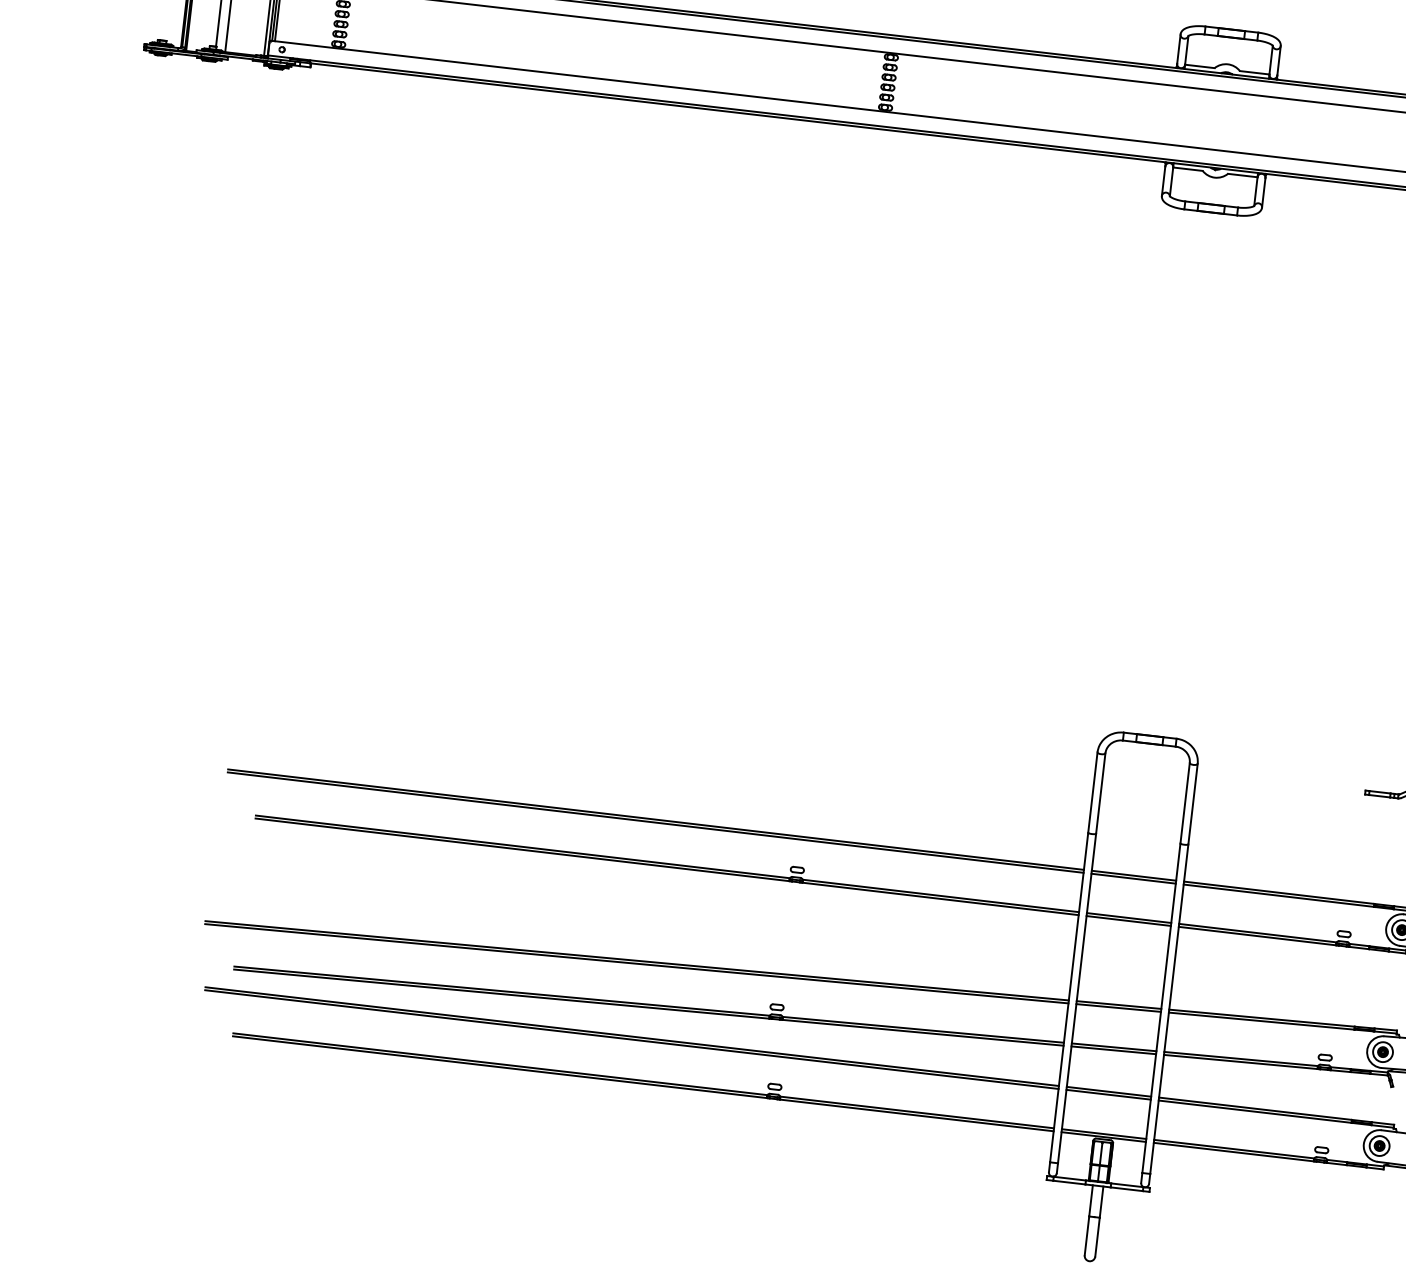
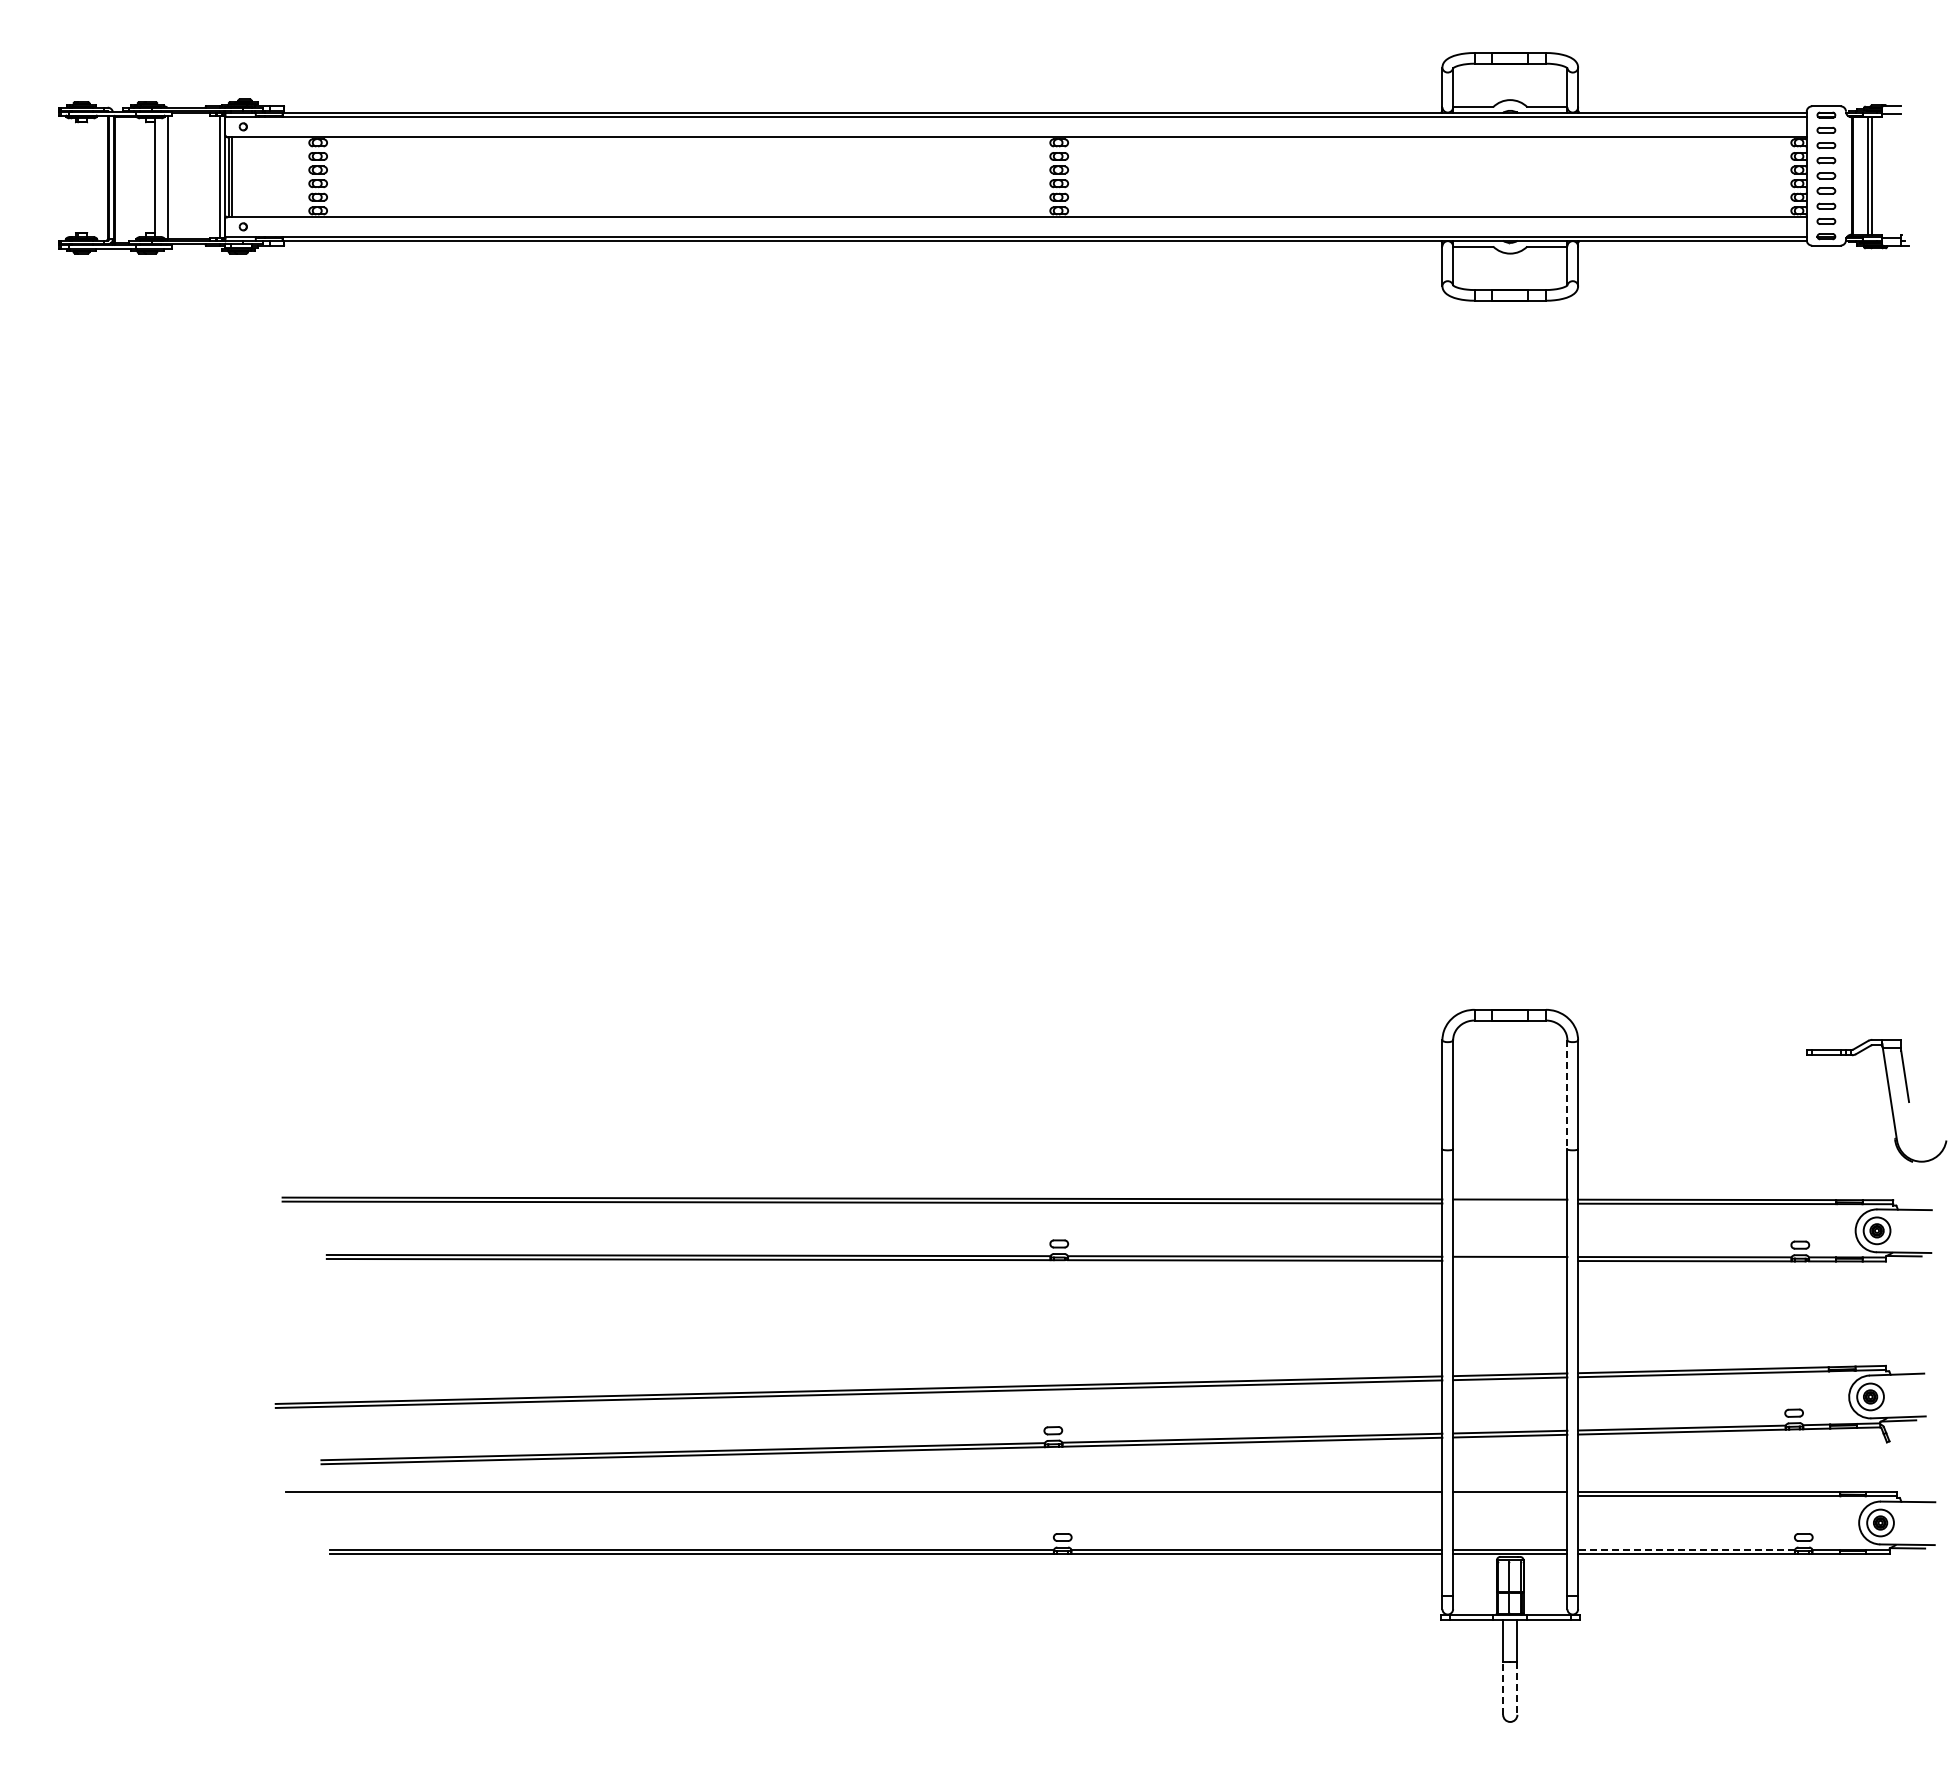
line: (1185, 803) -> (1567, 1094), solid -> dashed
line: (1133, 878) -> (1510, 1203), removed
line: (1128, 920) -> (1510, 1260), removed
line: (632, 1039) -> (864, 1496), removed
line: (1108, 1094) -> (1510, 1496), removed
line: (1234, 1149) -> (1686, 1549), solid -> dashed
line: (1087, 1235) -> (1503, 1688), solid -> dashed
line: (1097, 1237) -> (1517, 1688), solid -> dashed

